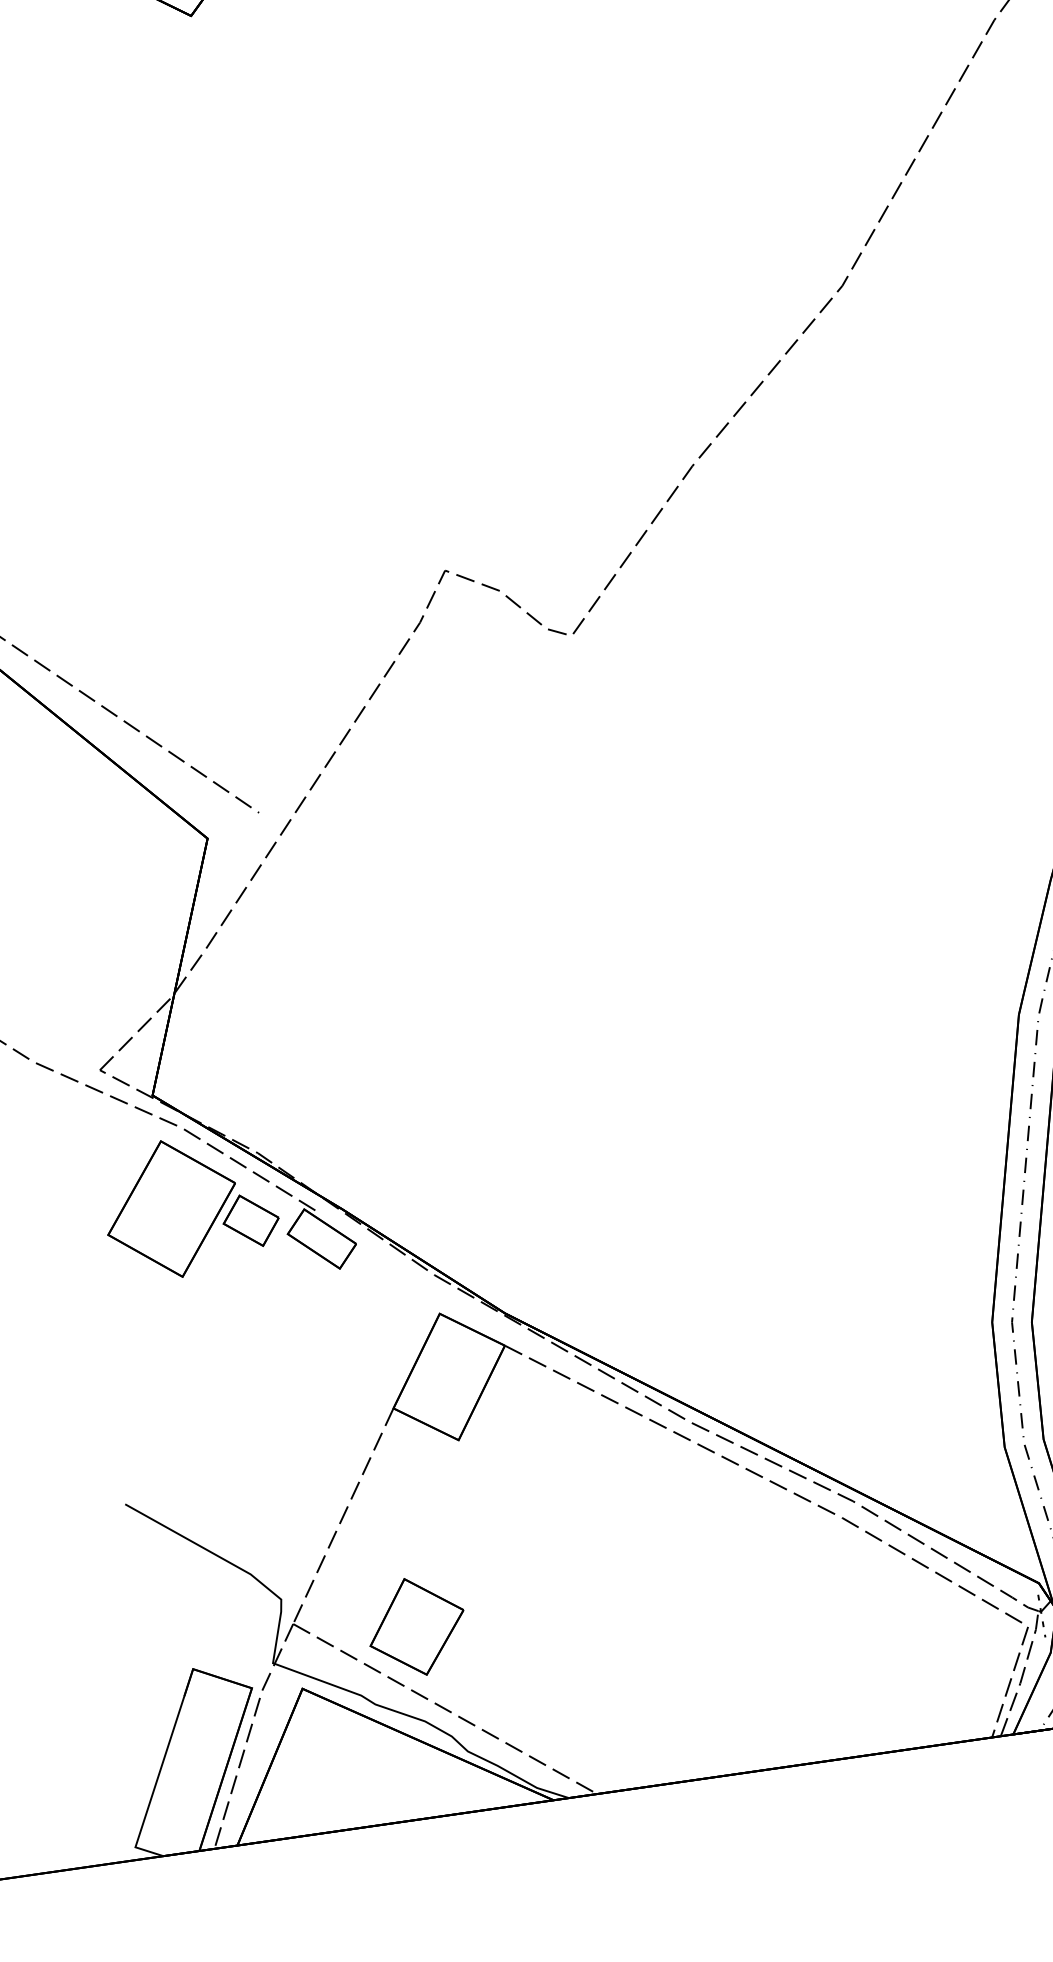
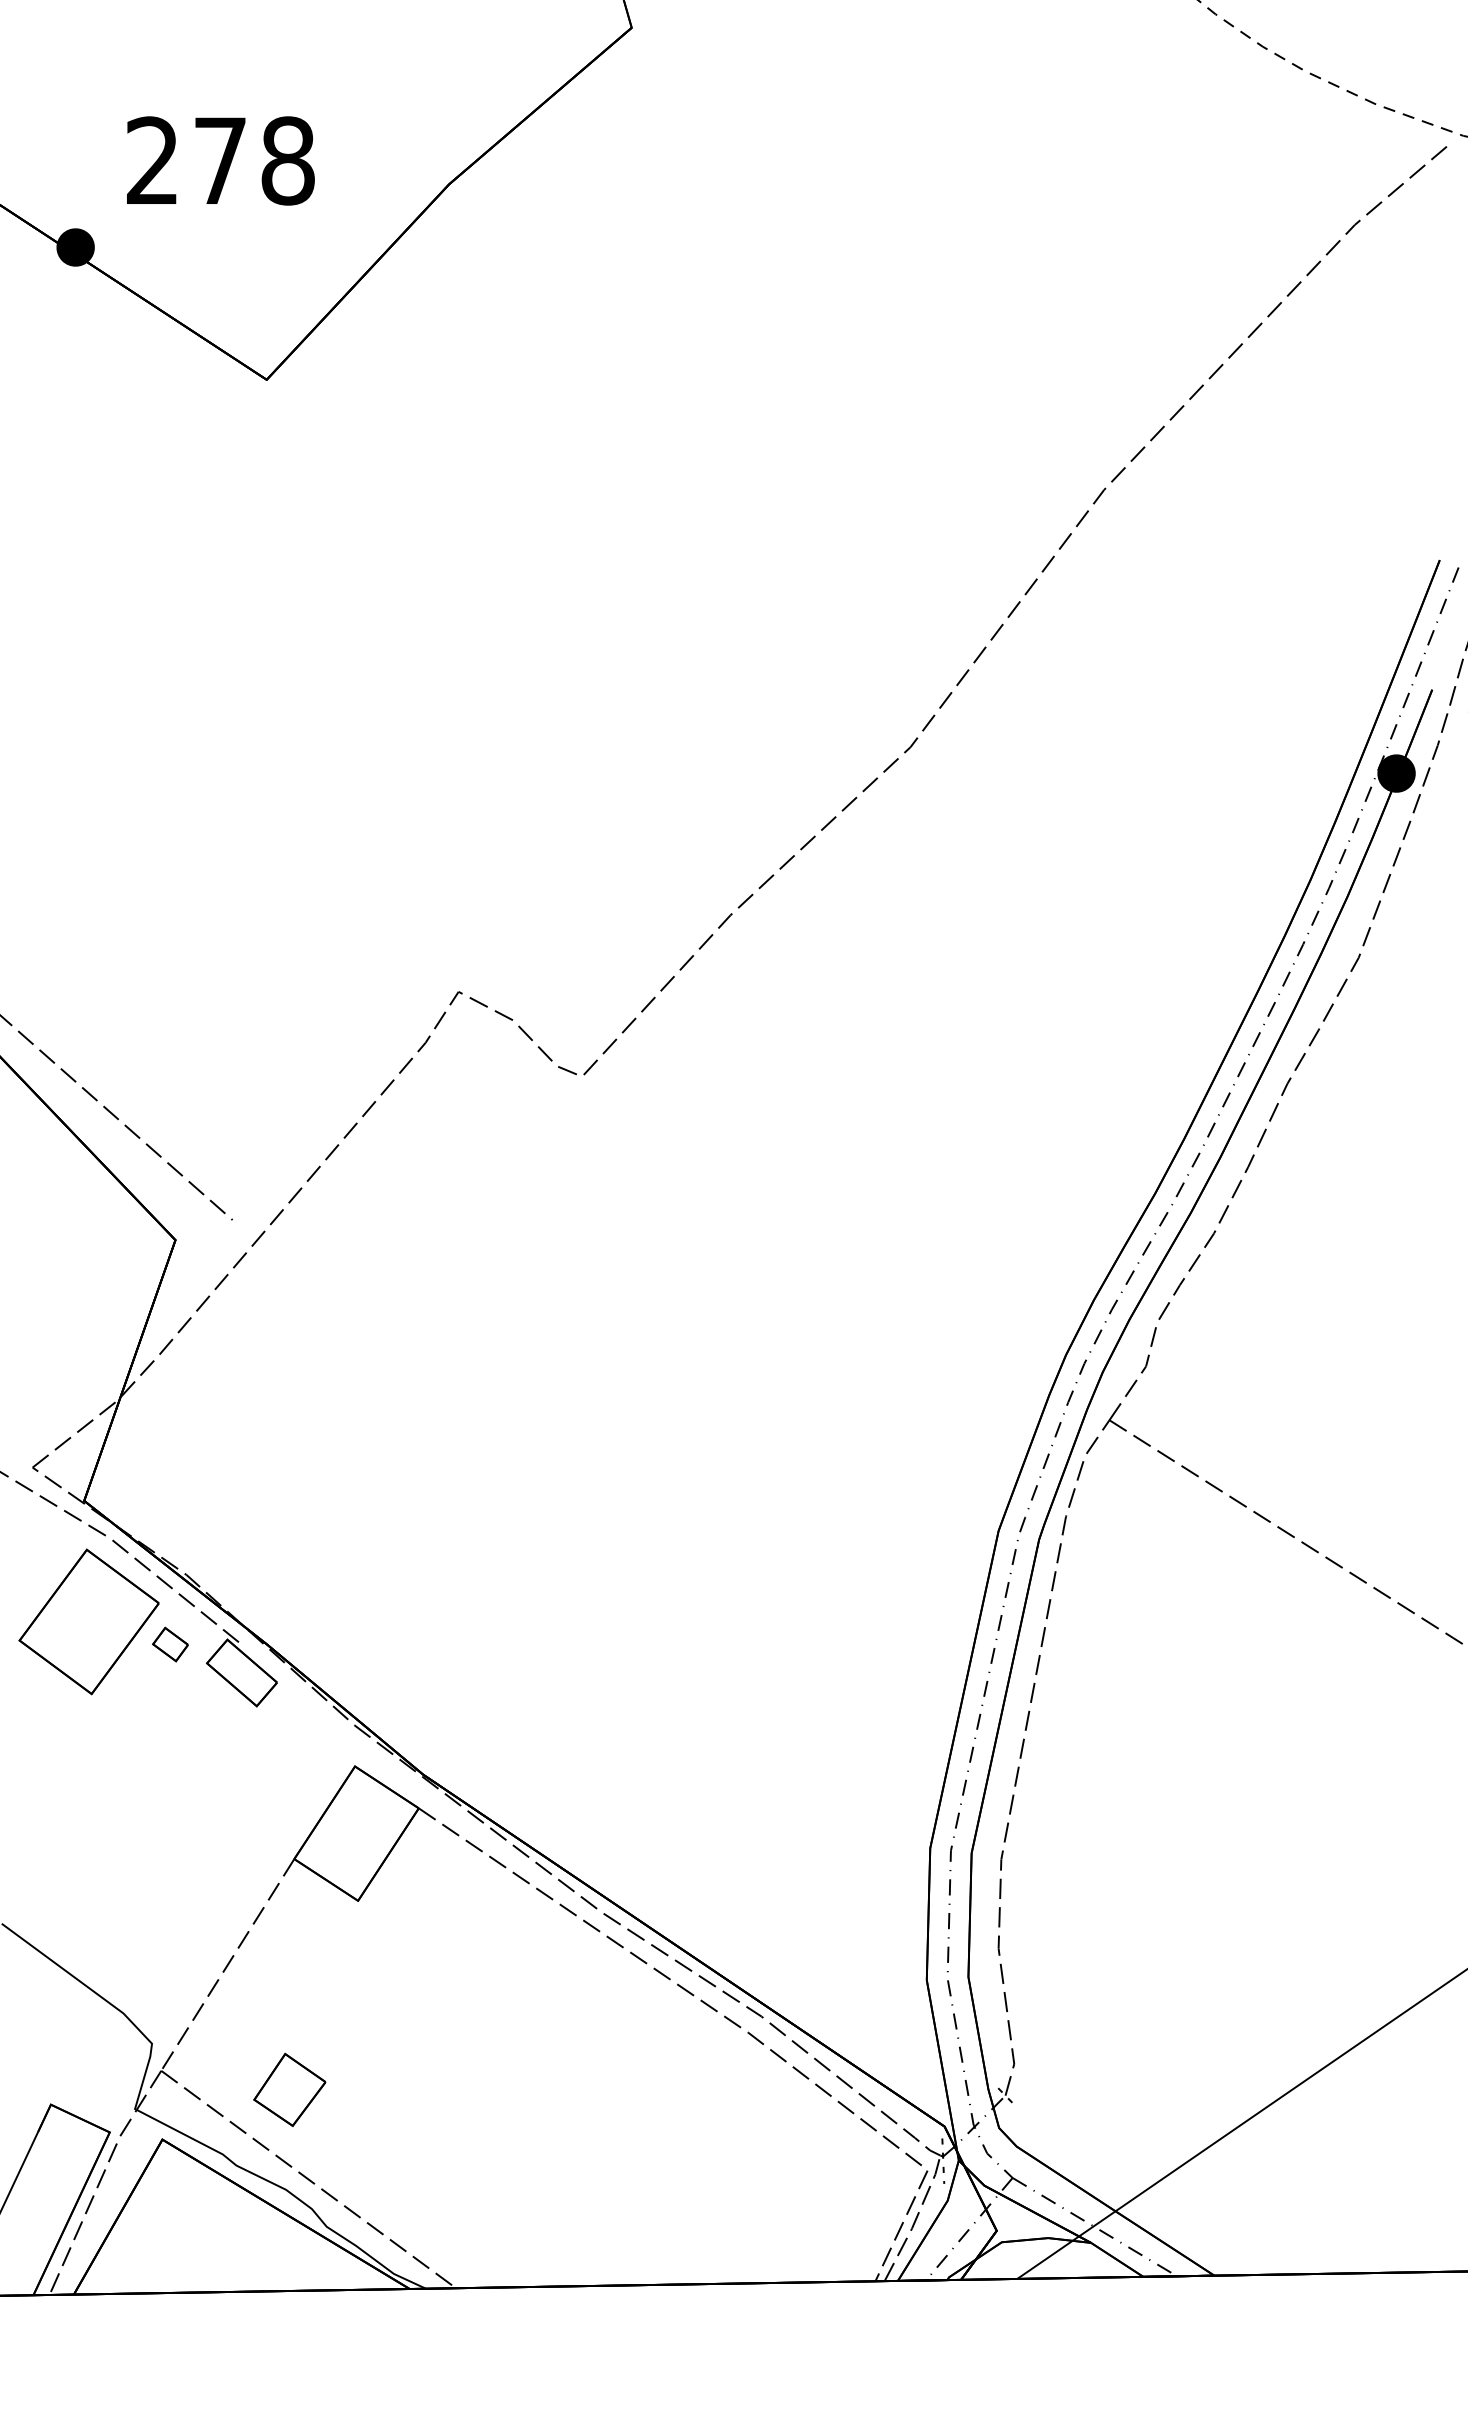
part: (251, 1220) -> (170, 1644), size x0.6
part: (416, 1626) -> (289, 2089), size x0.7

